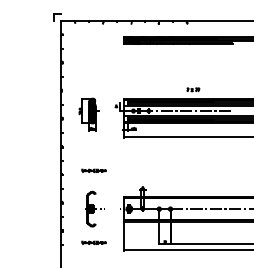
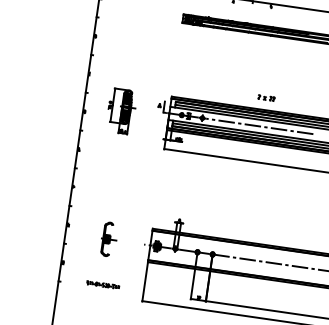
line: (93, 170) -> (116, 187), removed
part: (93, 208) -> (109, 238), size x0.71

